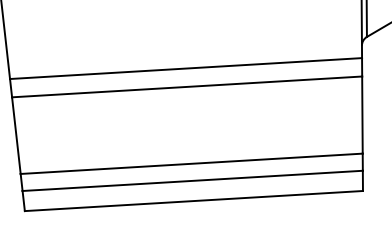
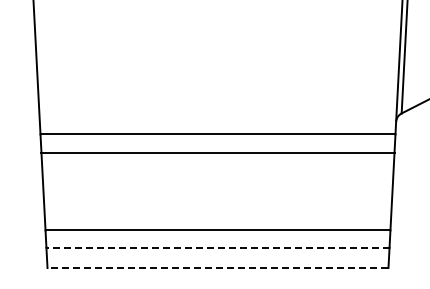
line: (193, 180) -> (218, 247), solid -> dashed
line: (193, 201) -> (217, 268), solid -> dashed

